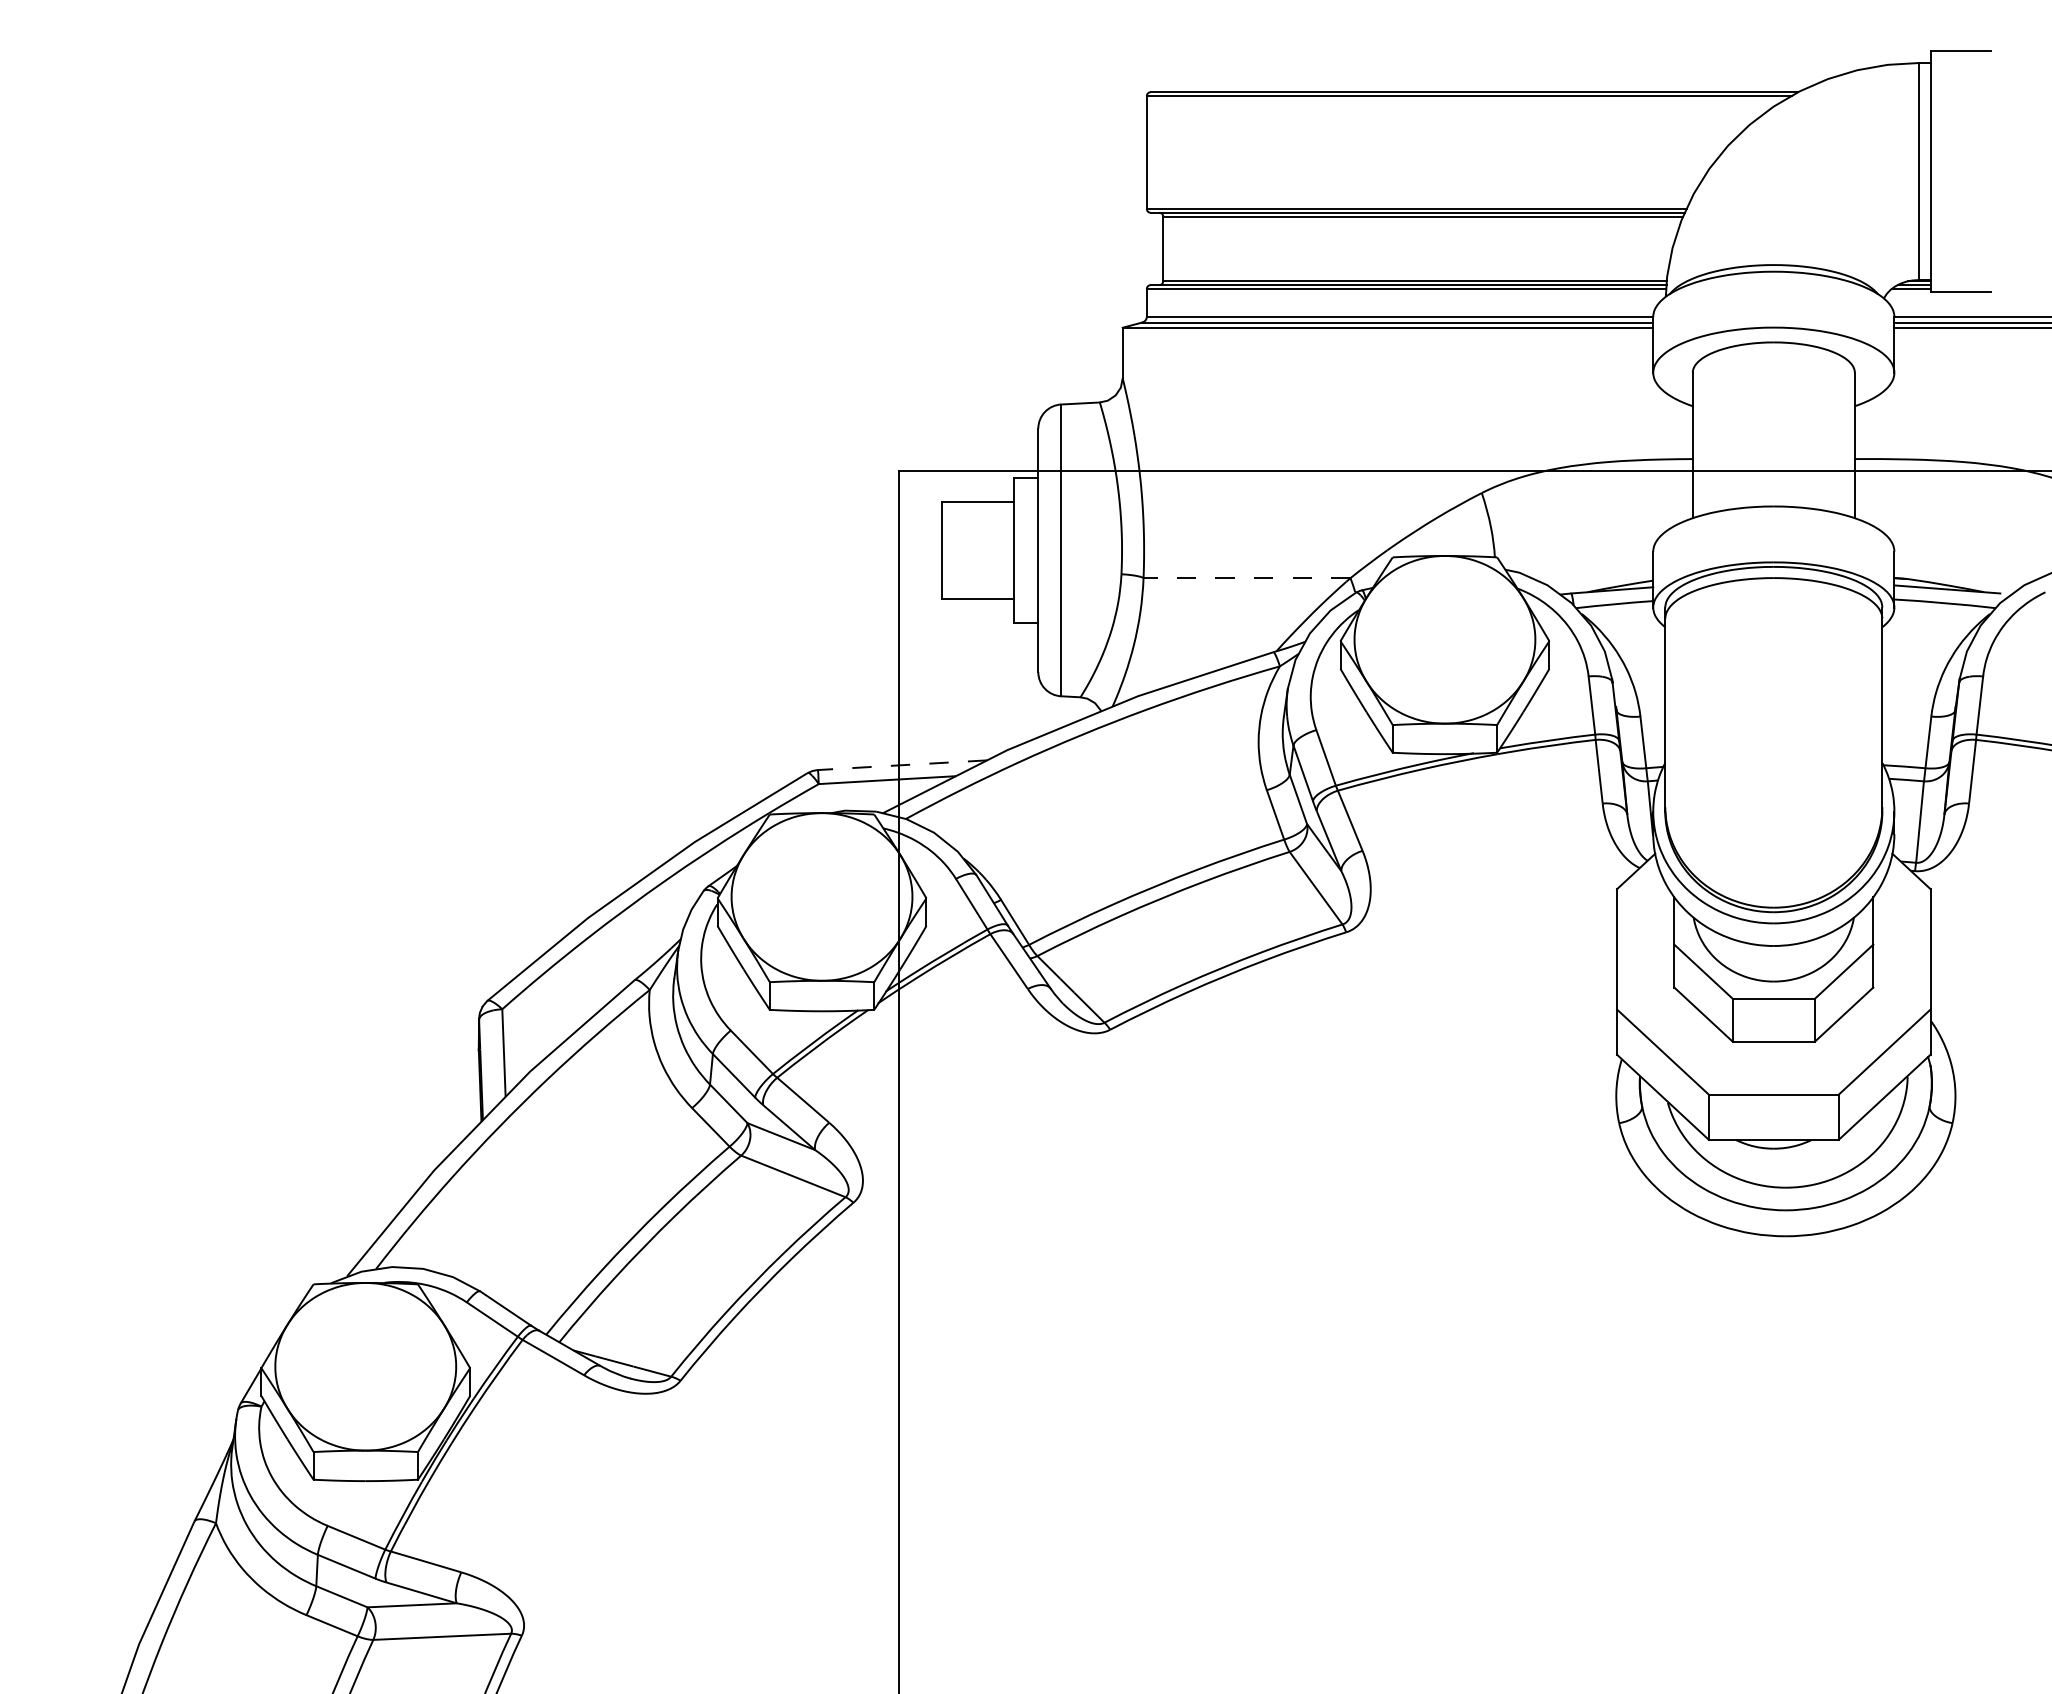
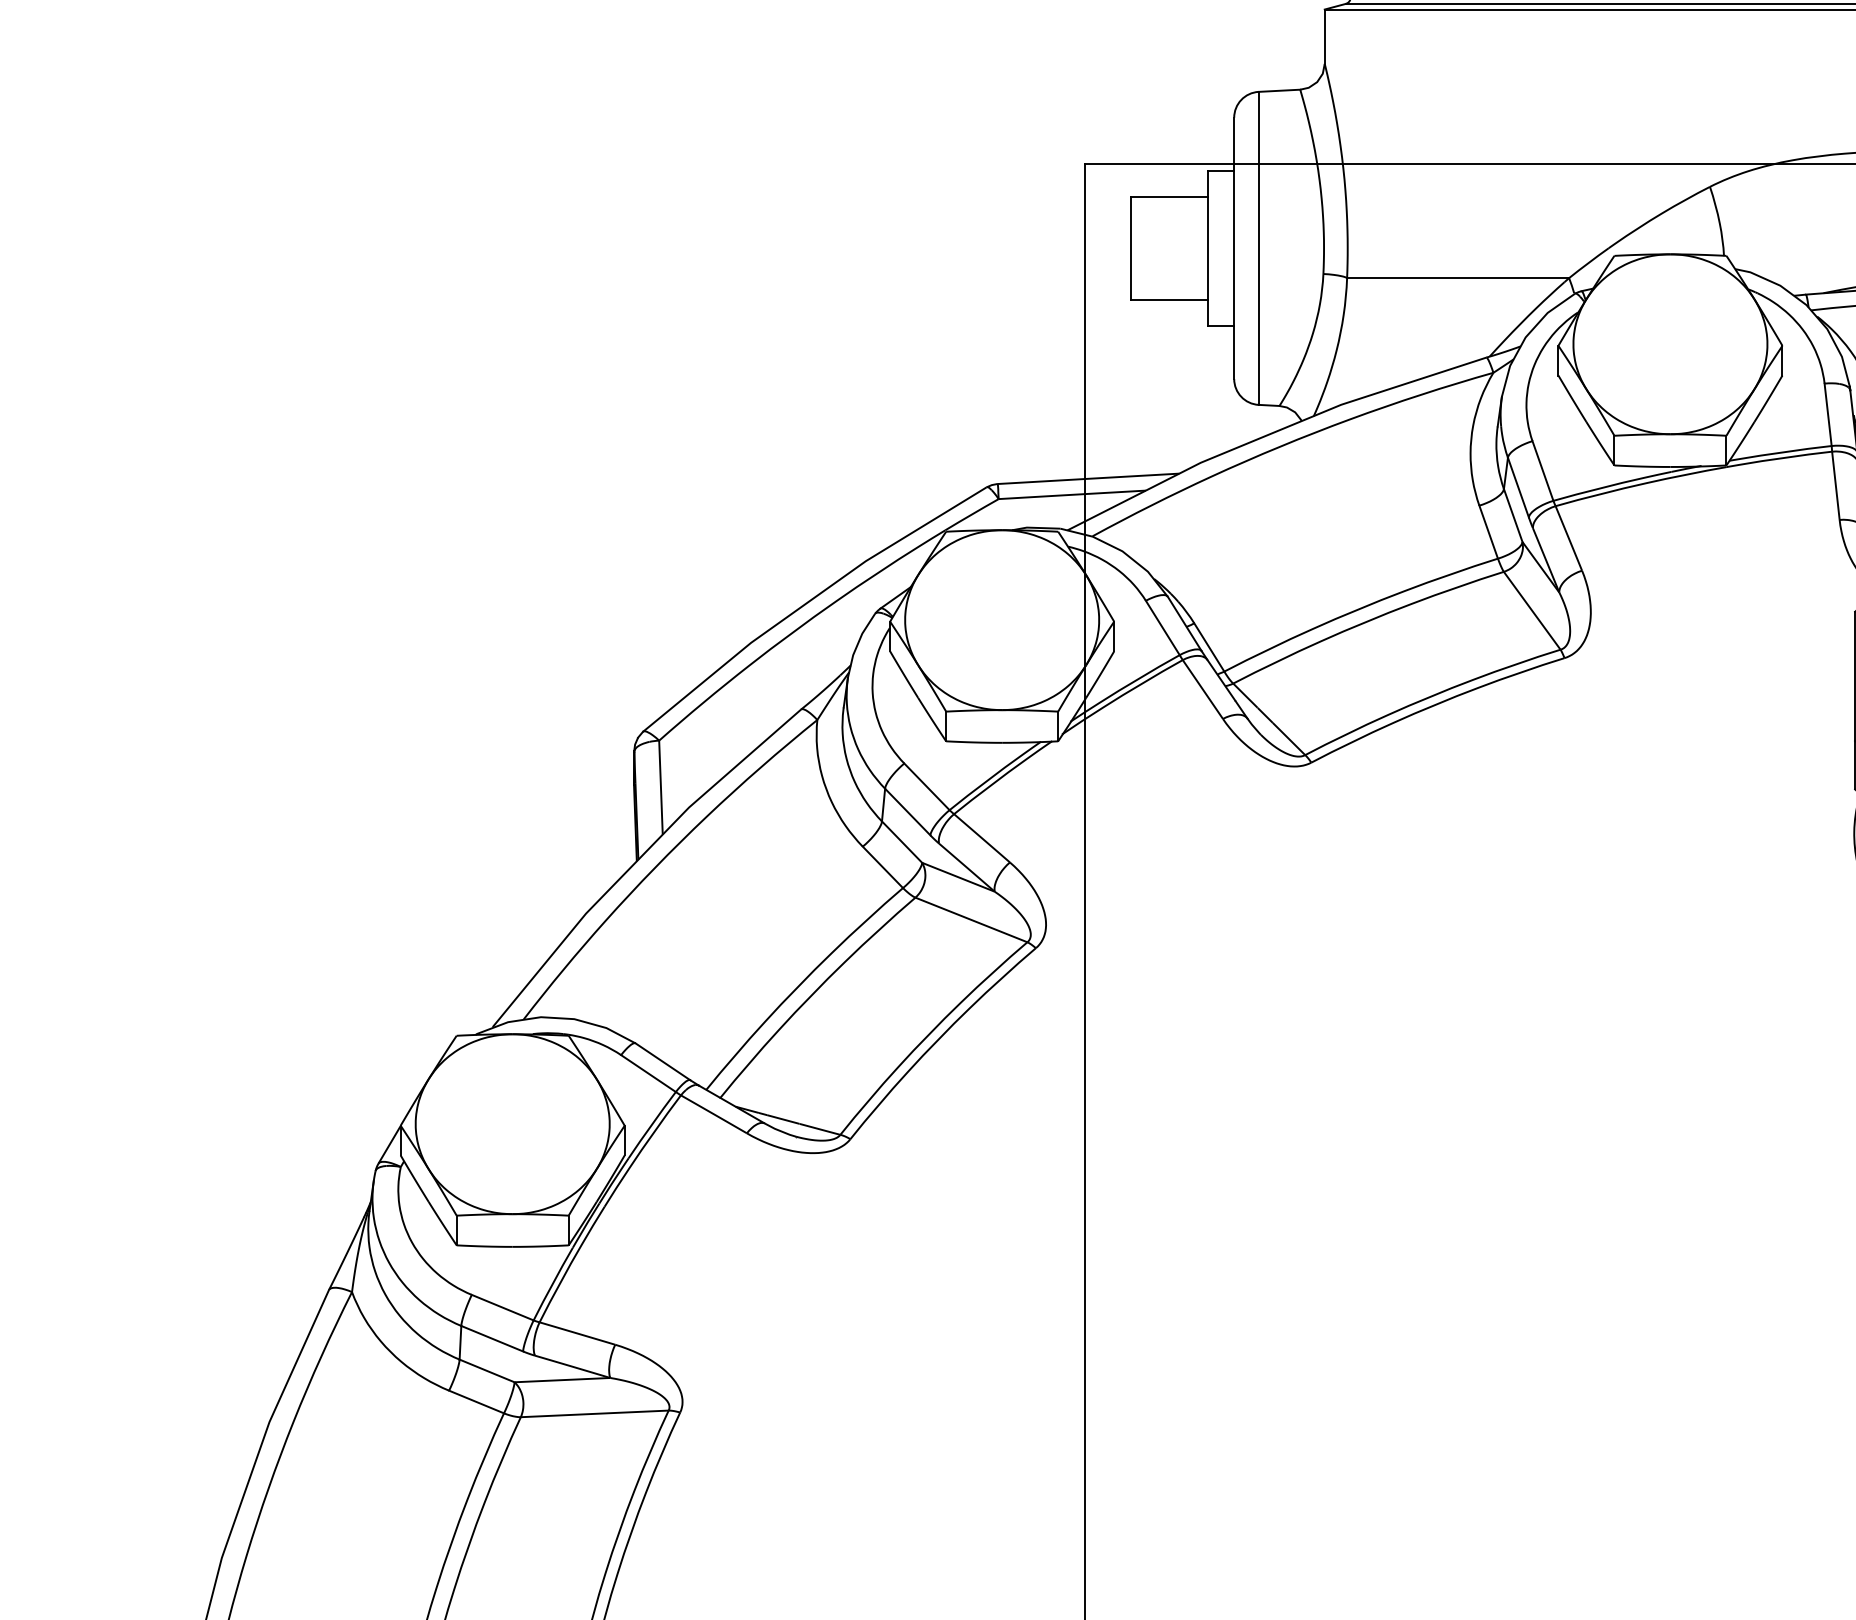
line: (1246, 578) -> (1457, 278), dashed -> solid
line: (902, 765) -> (1088, 479), dashed -> solid

